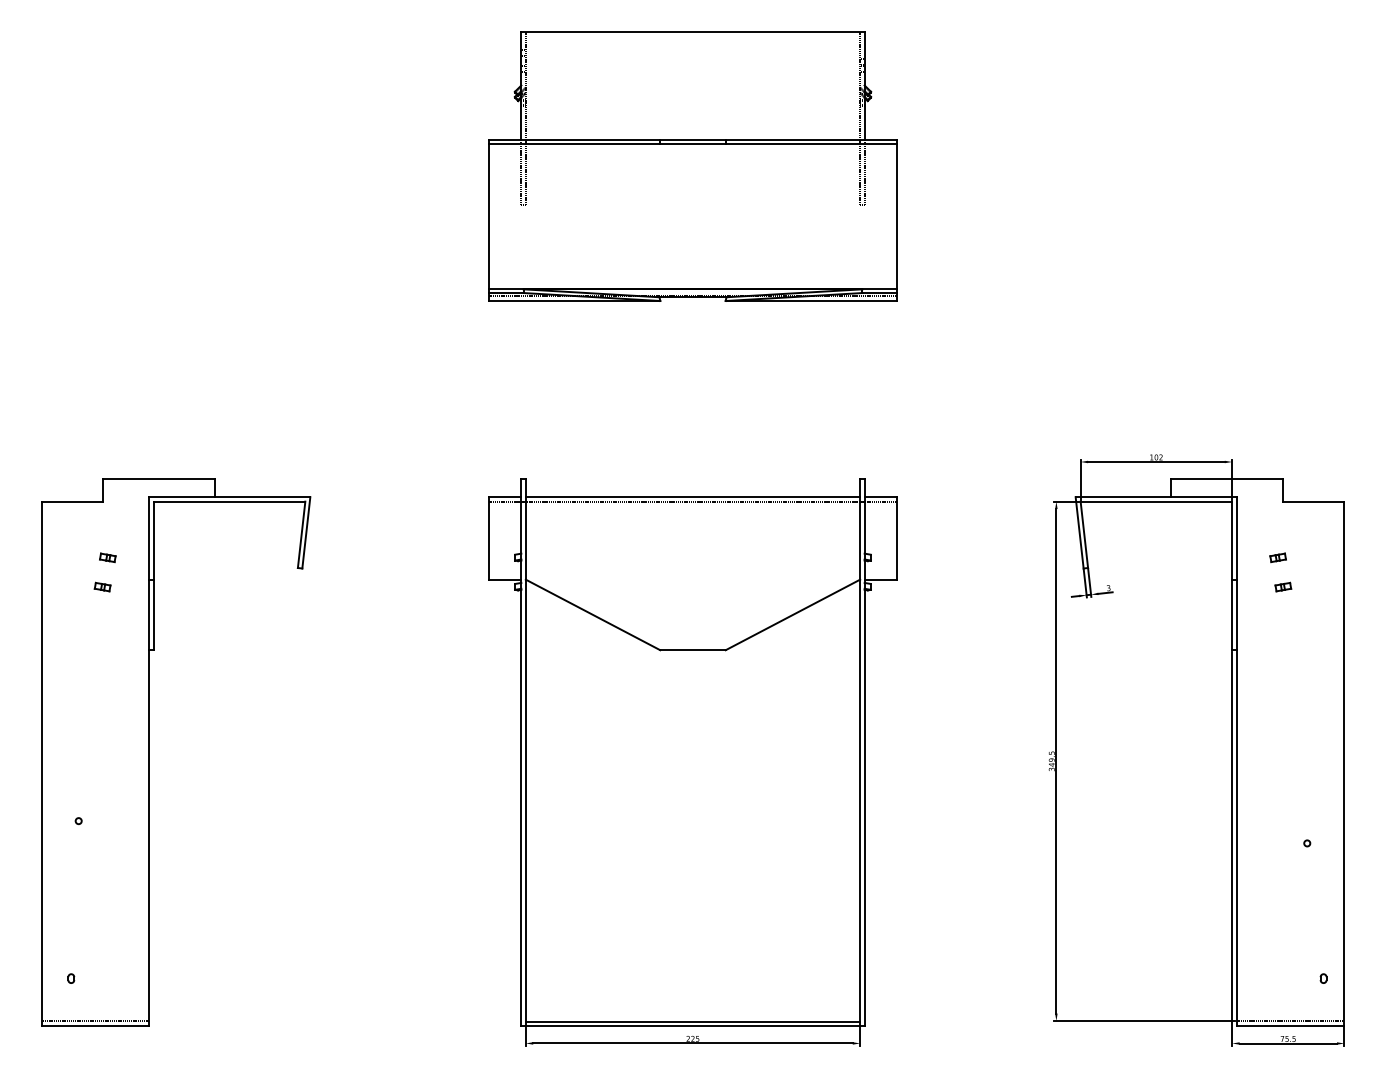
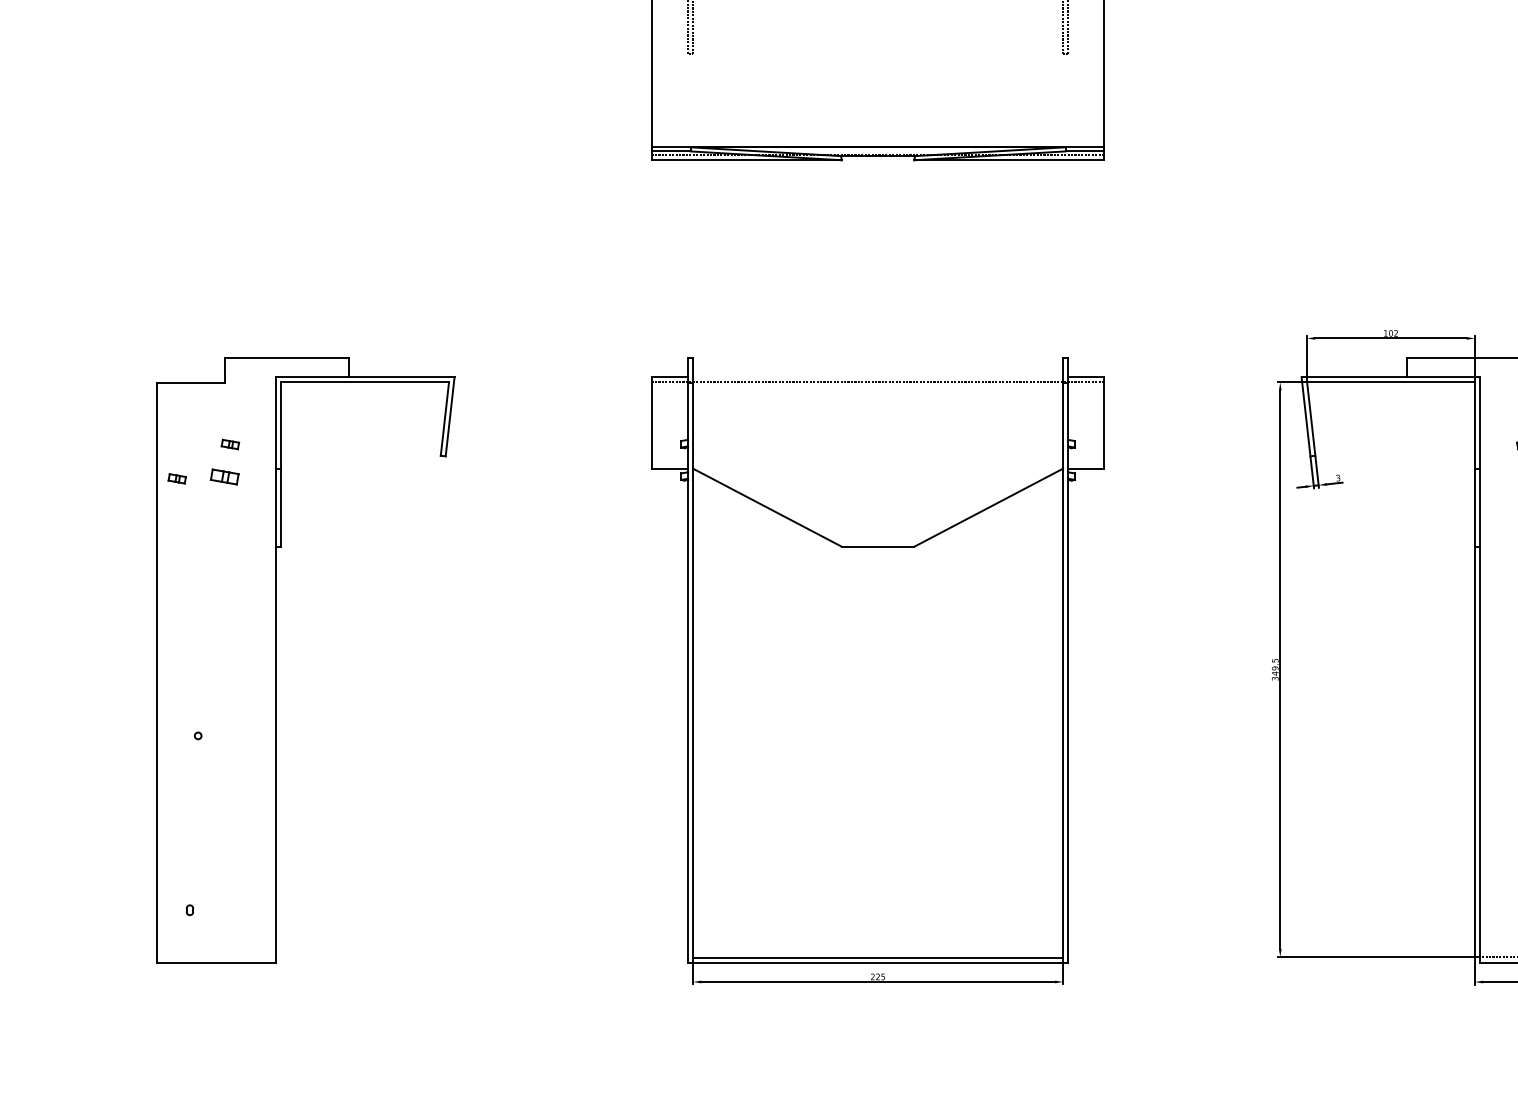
line: (692, 497) -> (877, 377), removed
part: (102, 586) -> (224, 476), size x1.6
part: (59, 588) -> (176, 478), added
line: (95, 1021) -> (216, 957), removed

